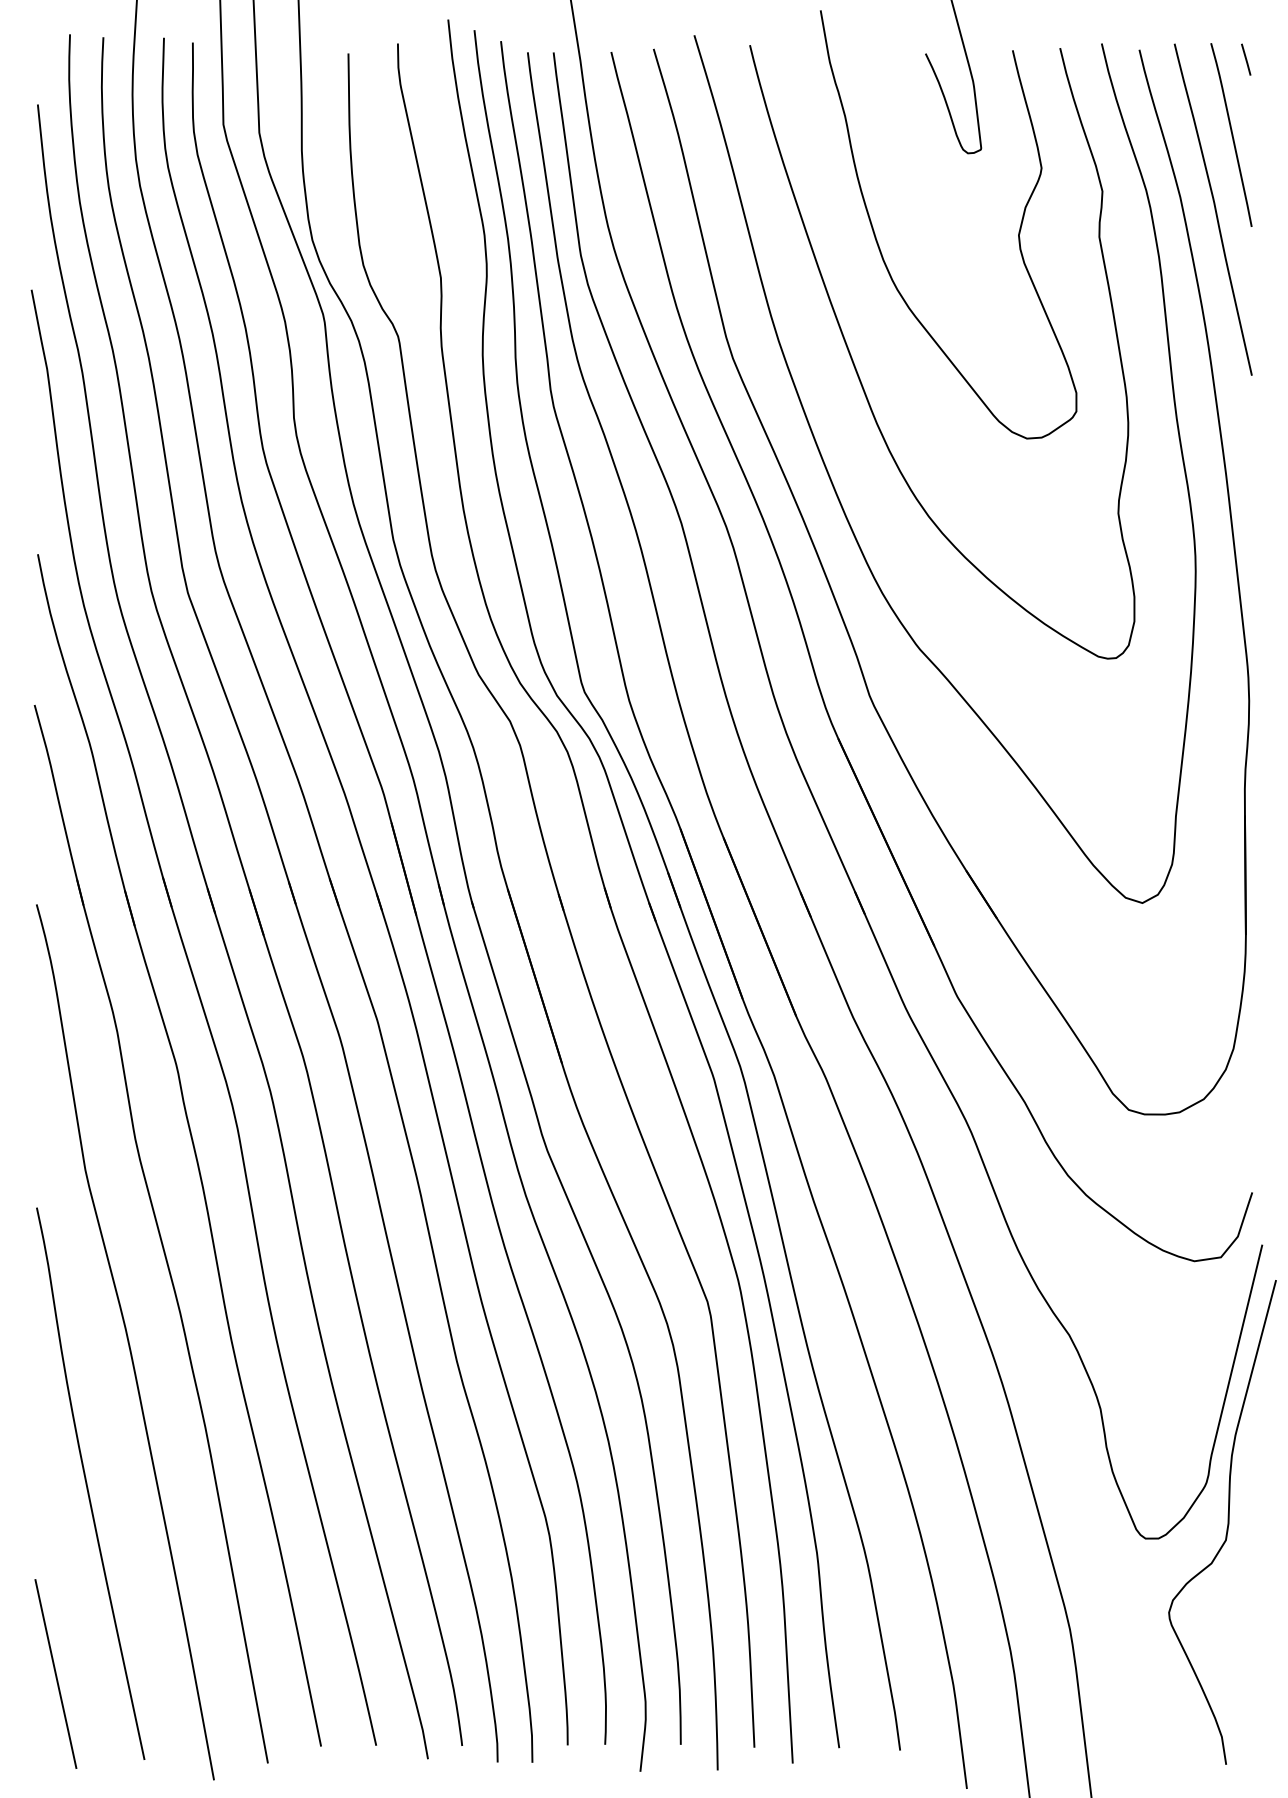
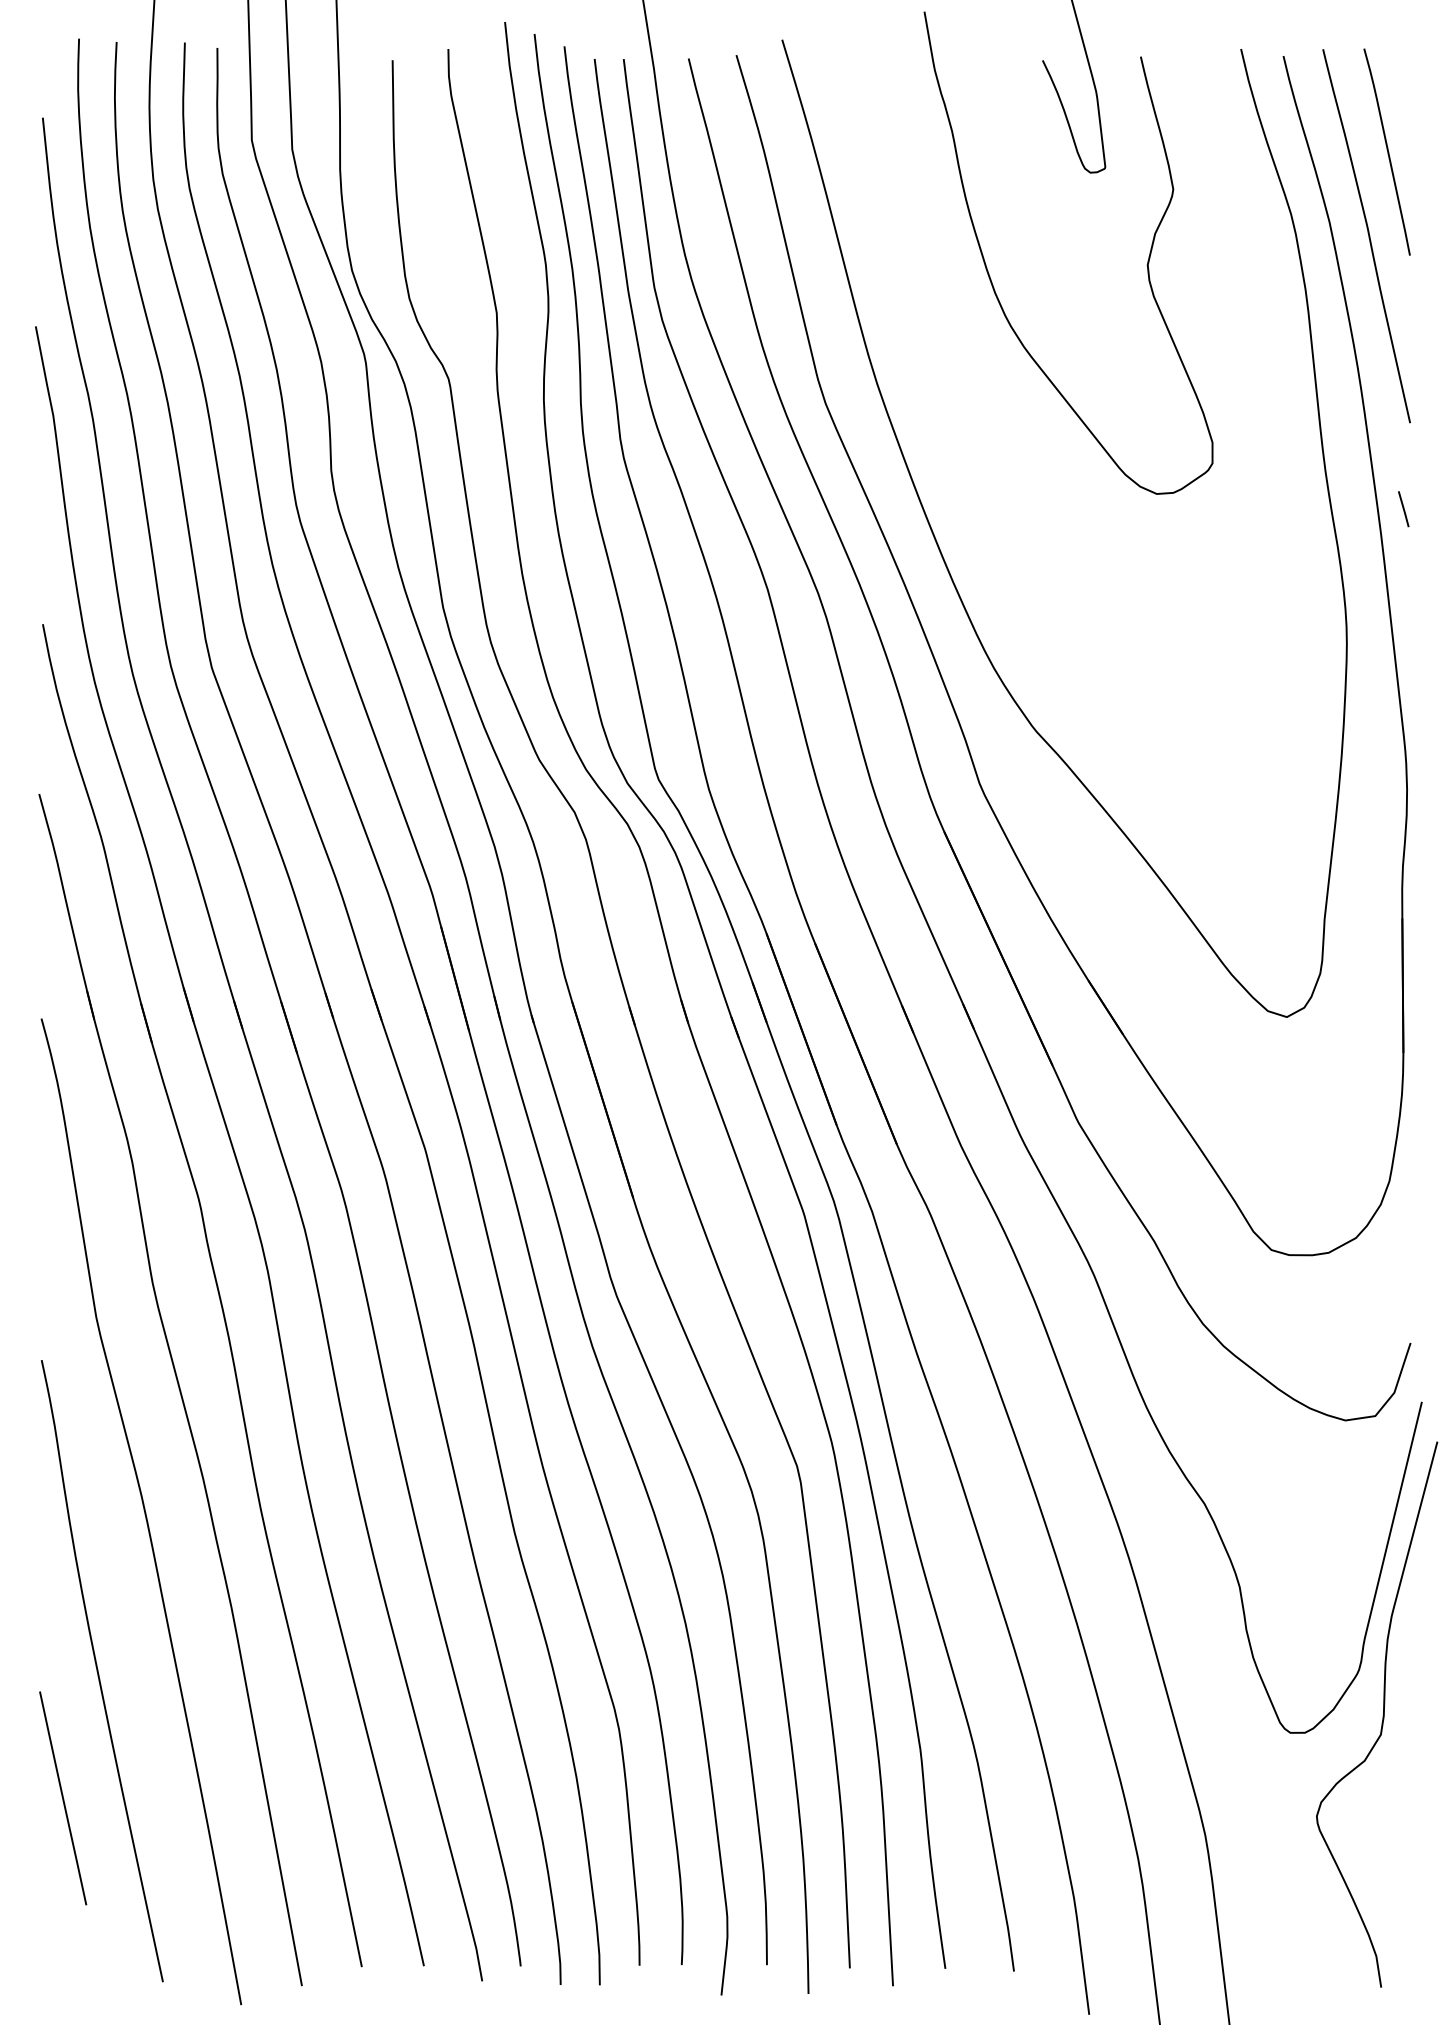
line: (1245, 59) -> (1403, 509), moved
curve: (863, 385) -> (972, 434), removed
line: (56, 1674) -> (63, 1798), moved

